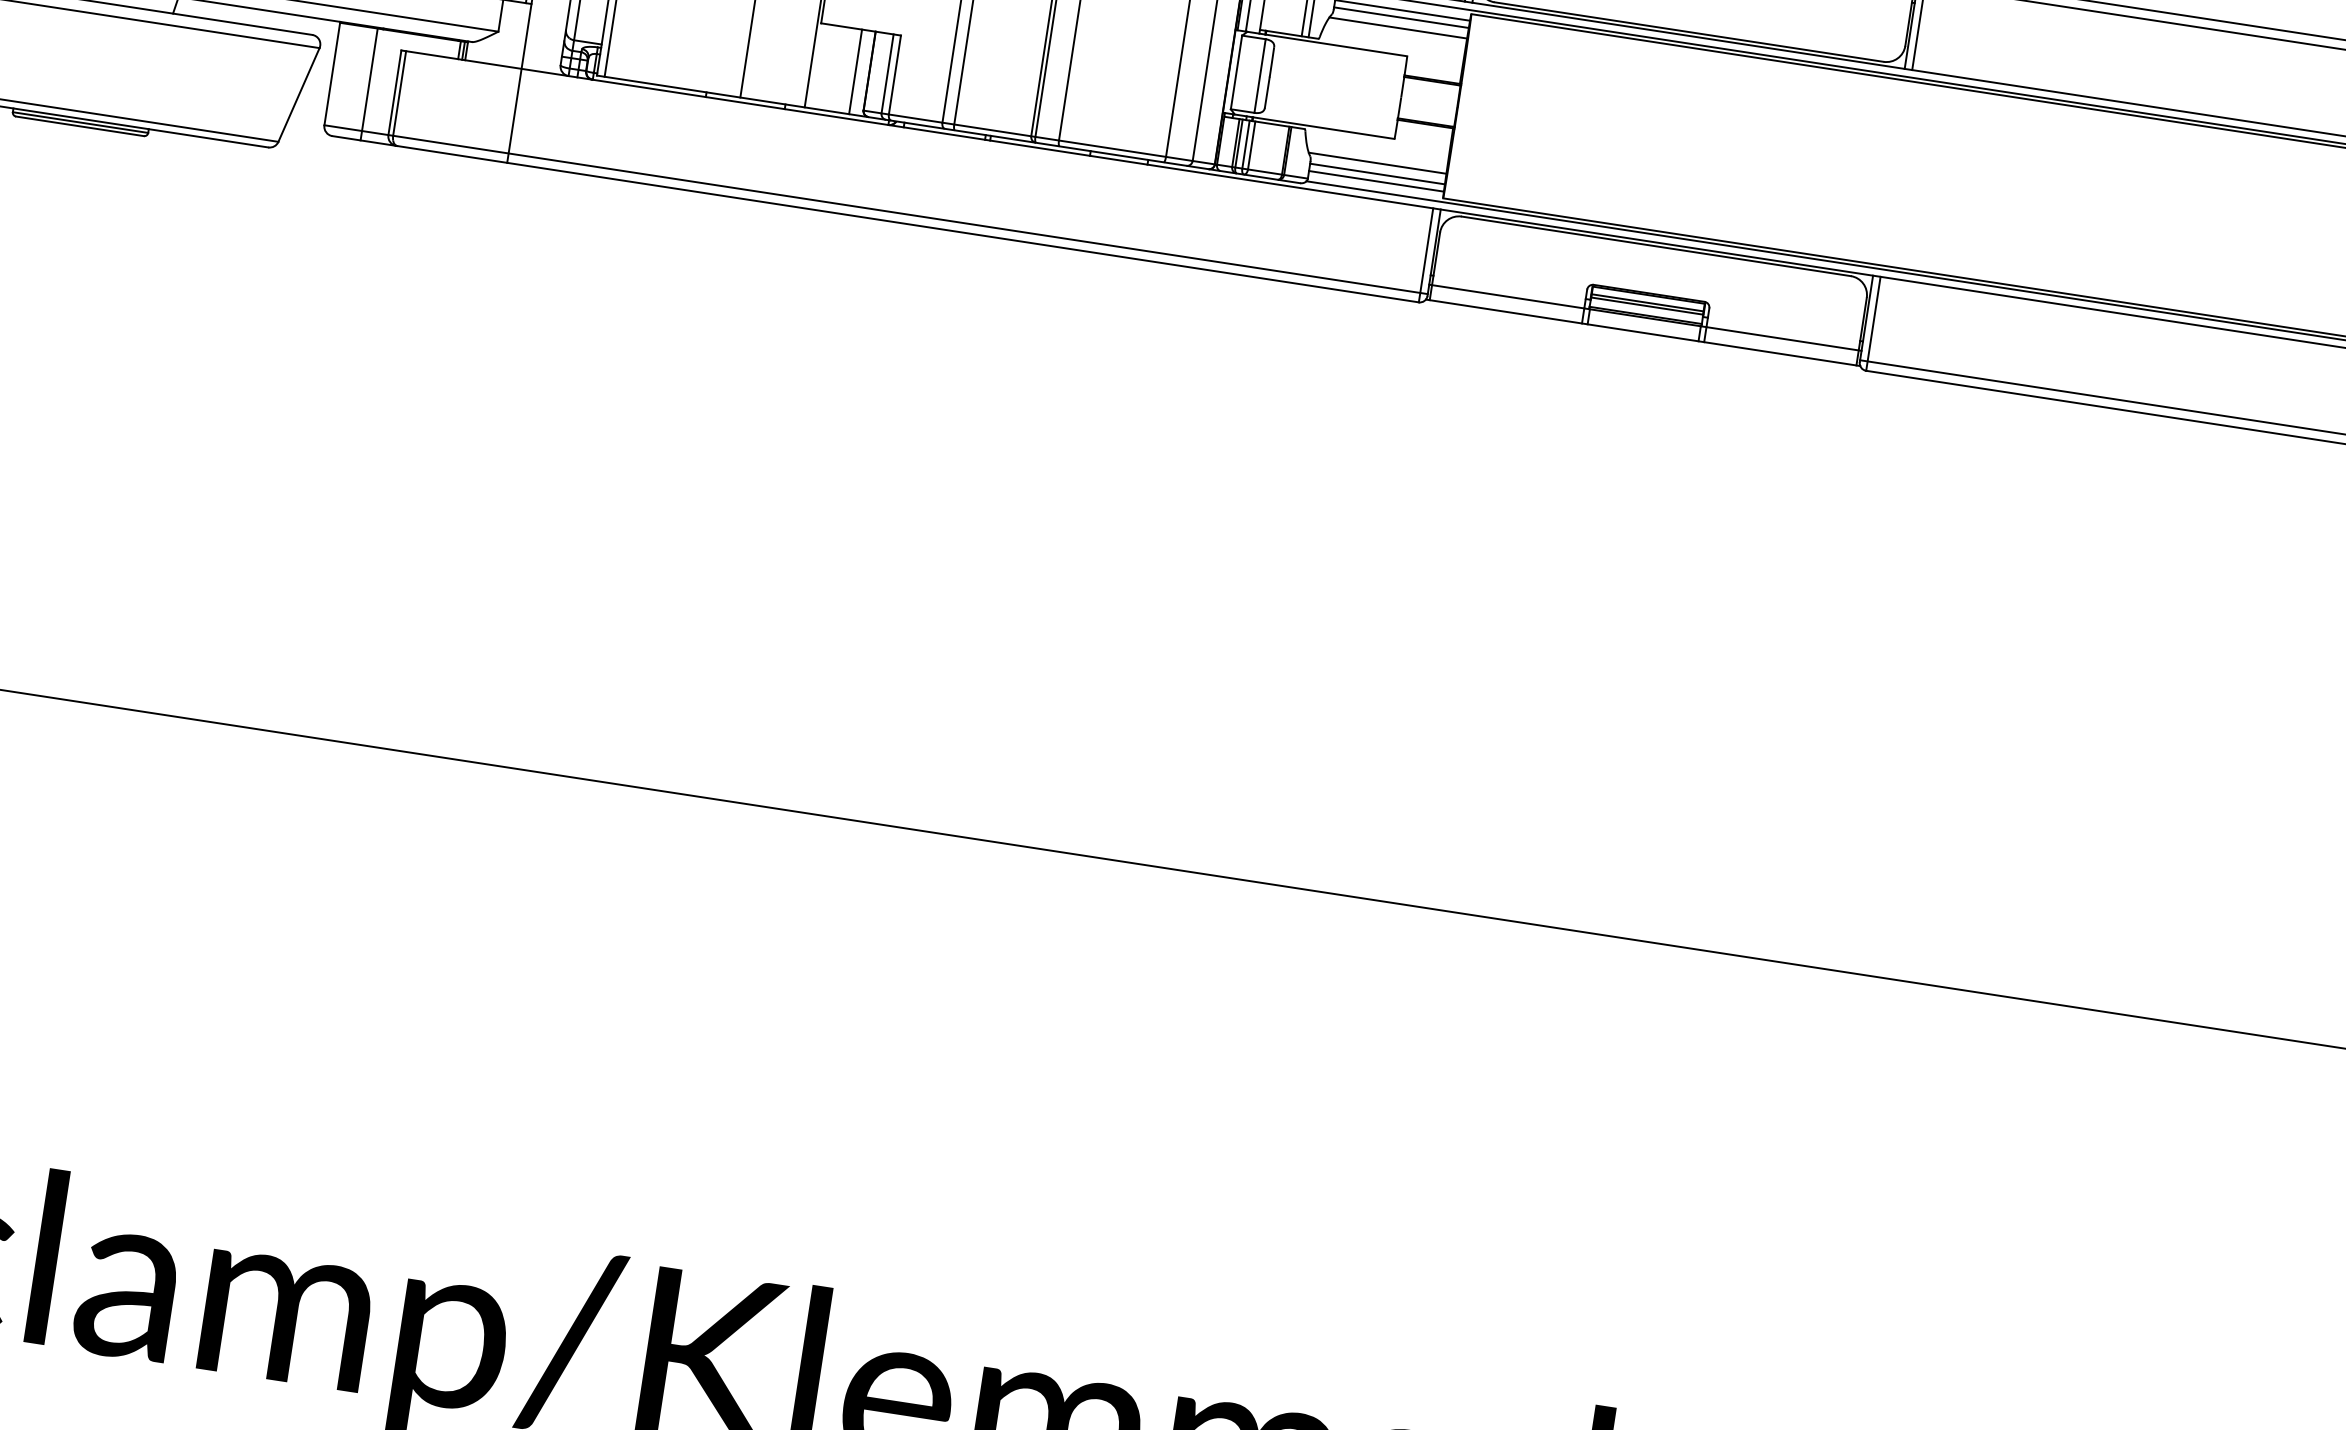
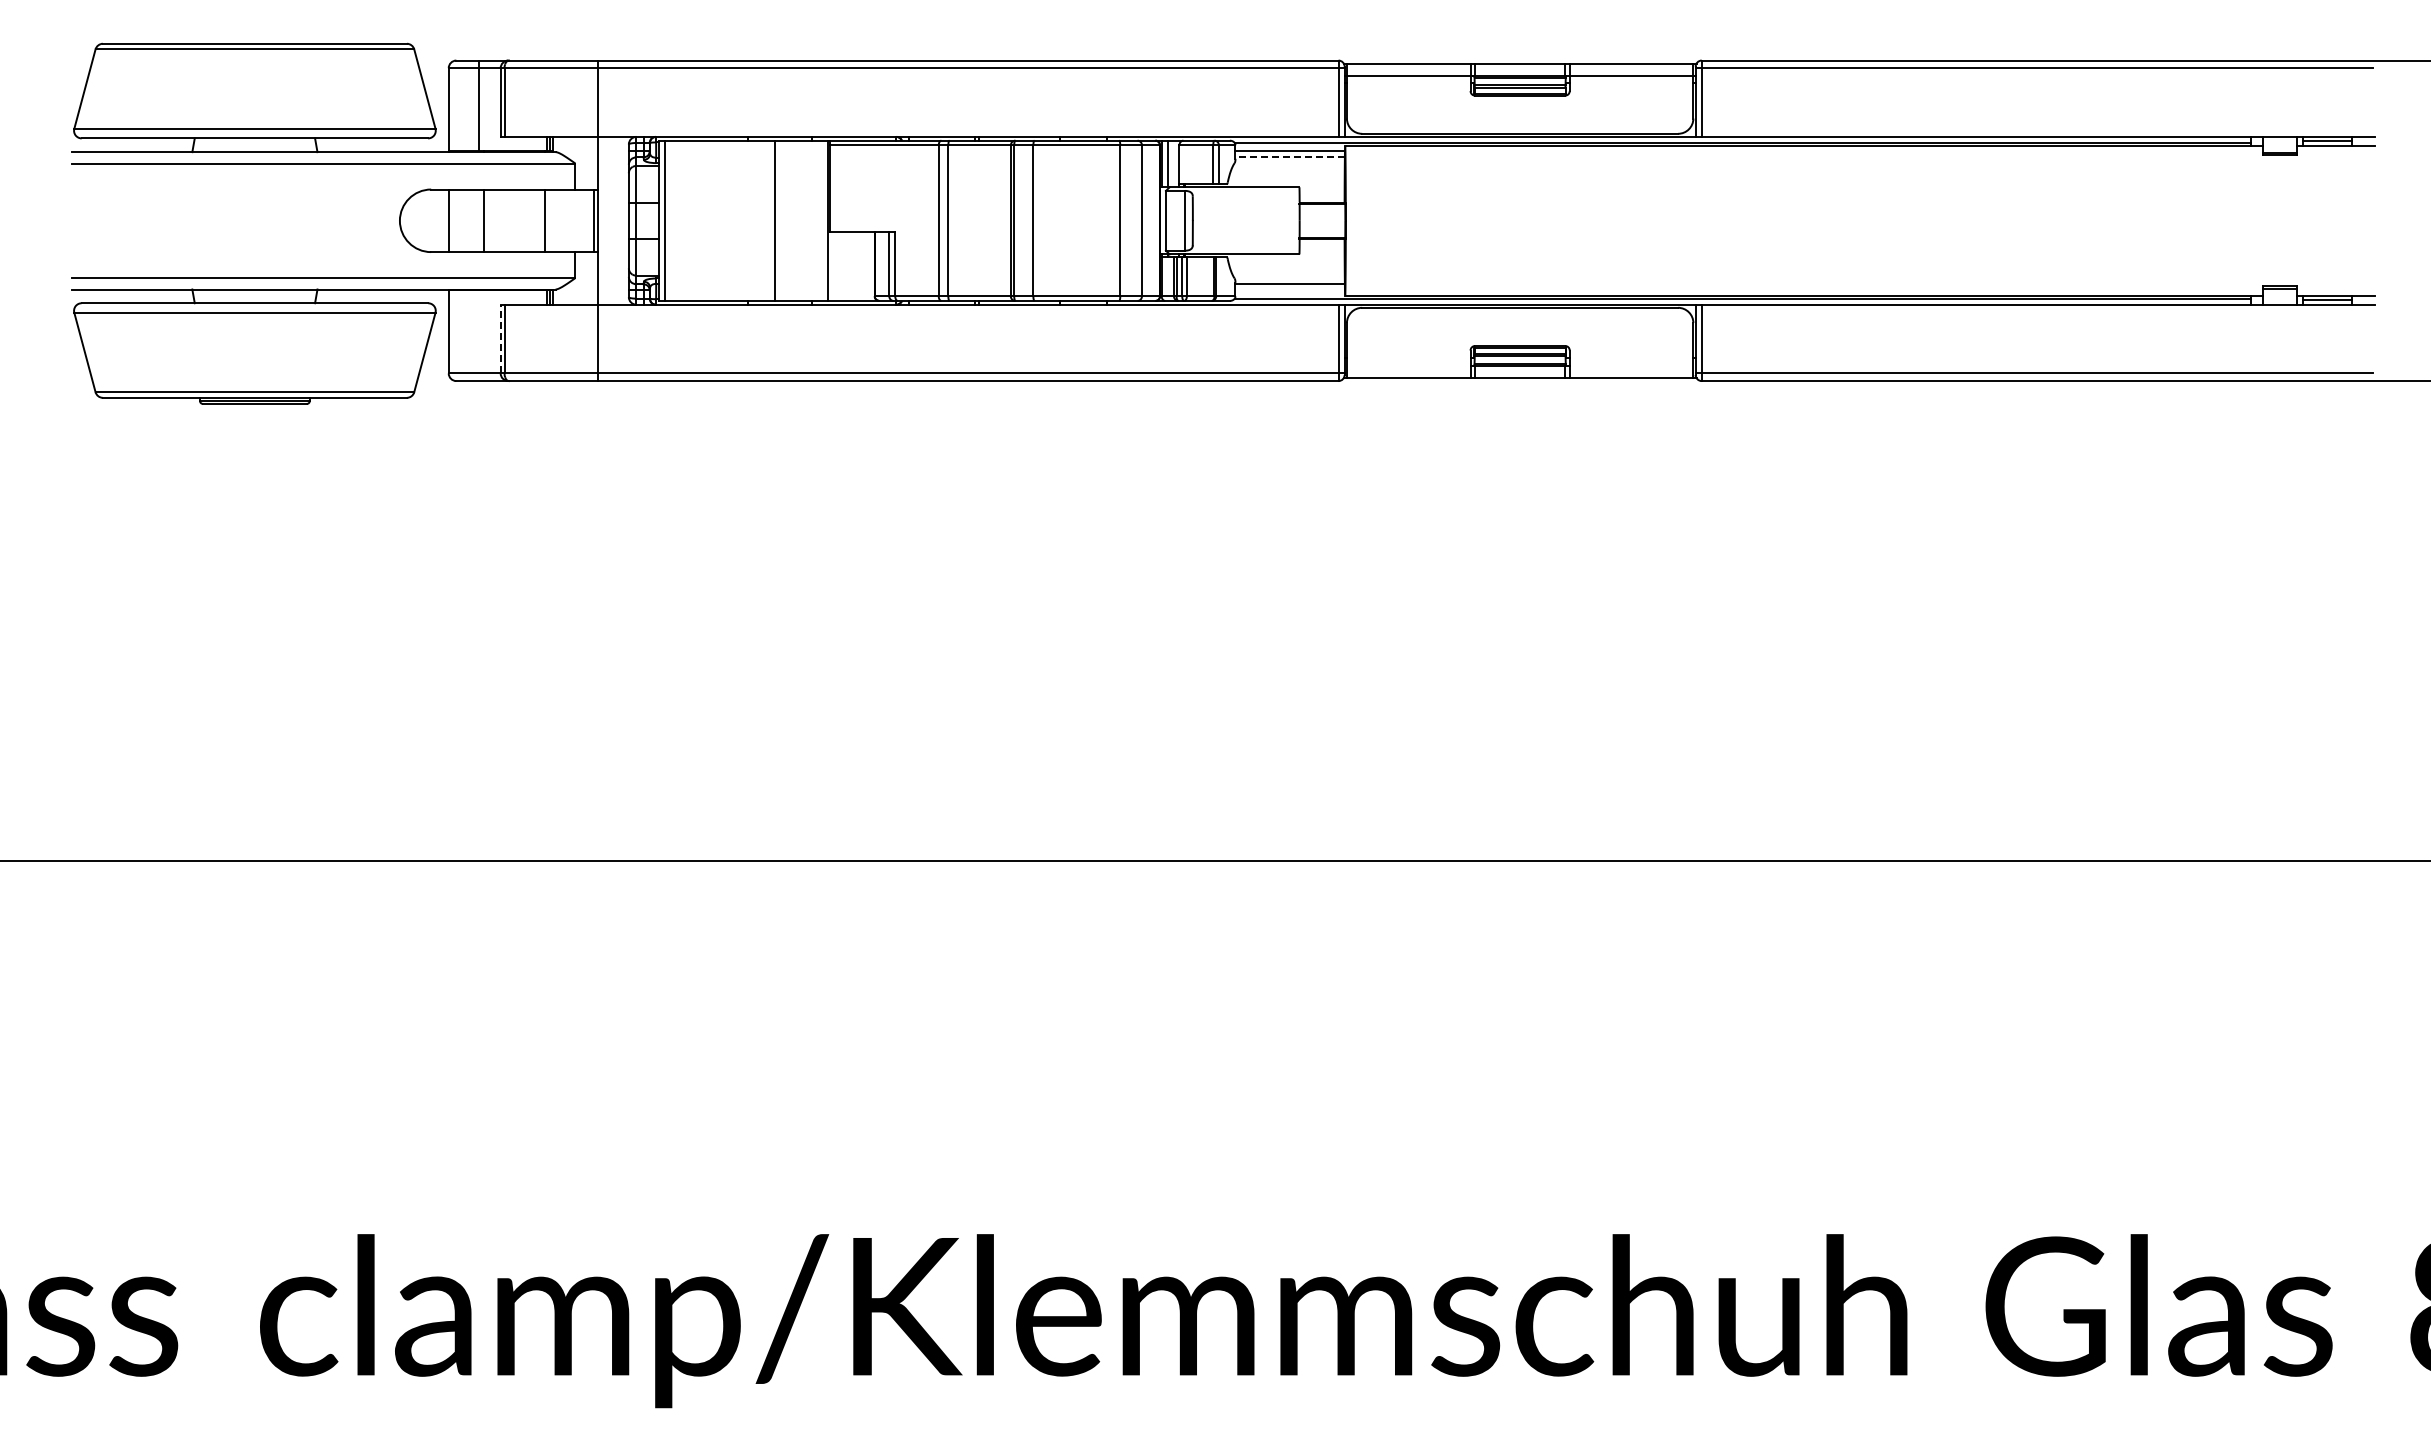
line: (1401, 17) -> (1290, 157), solid -> dashed
line: (1397, 27) -> (1288, 165), removed
line: (855, 71) -> (863, 266), removed
line: (369, 84) -> (479, 335), removed
line: (394, 91) -> (500, 338), solid -> dashed
line: (1377, 162) -> (1288, 275), removed
line: (1375, 181) -> (1289, 290), removed
line: (1506, 296) -> (1407, 365), removed
line: (1783, 338) -> (1632, 365), removed

